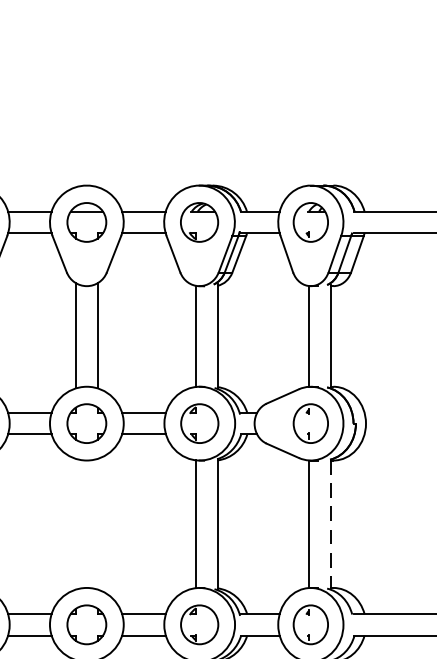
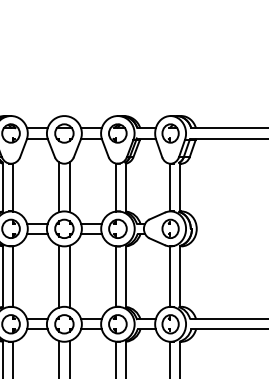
line: (76, 524) -> (59, 276), added
line: (97, 524) -> (69, 276), added
line: (331, 526) -> (180, 277), dashed -> solid

